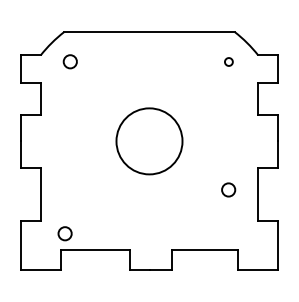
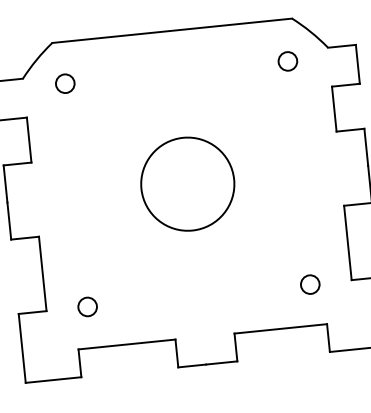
circle: (228, 61) -> (287, 60), size x1.67
circle: (228, 189) -> (309, 283), moved
circle: (64, 233) -> (86, 306), moved

